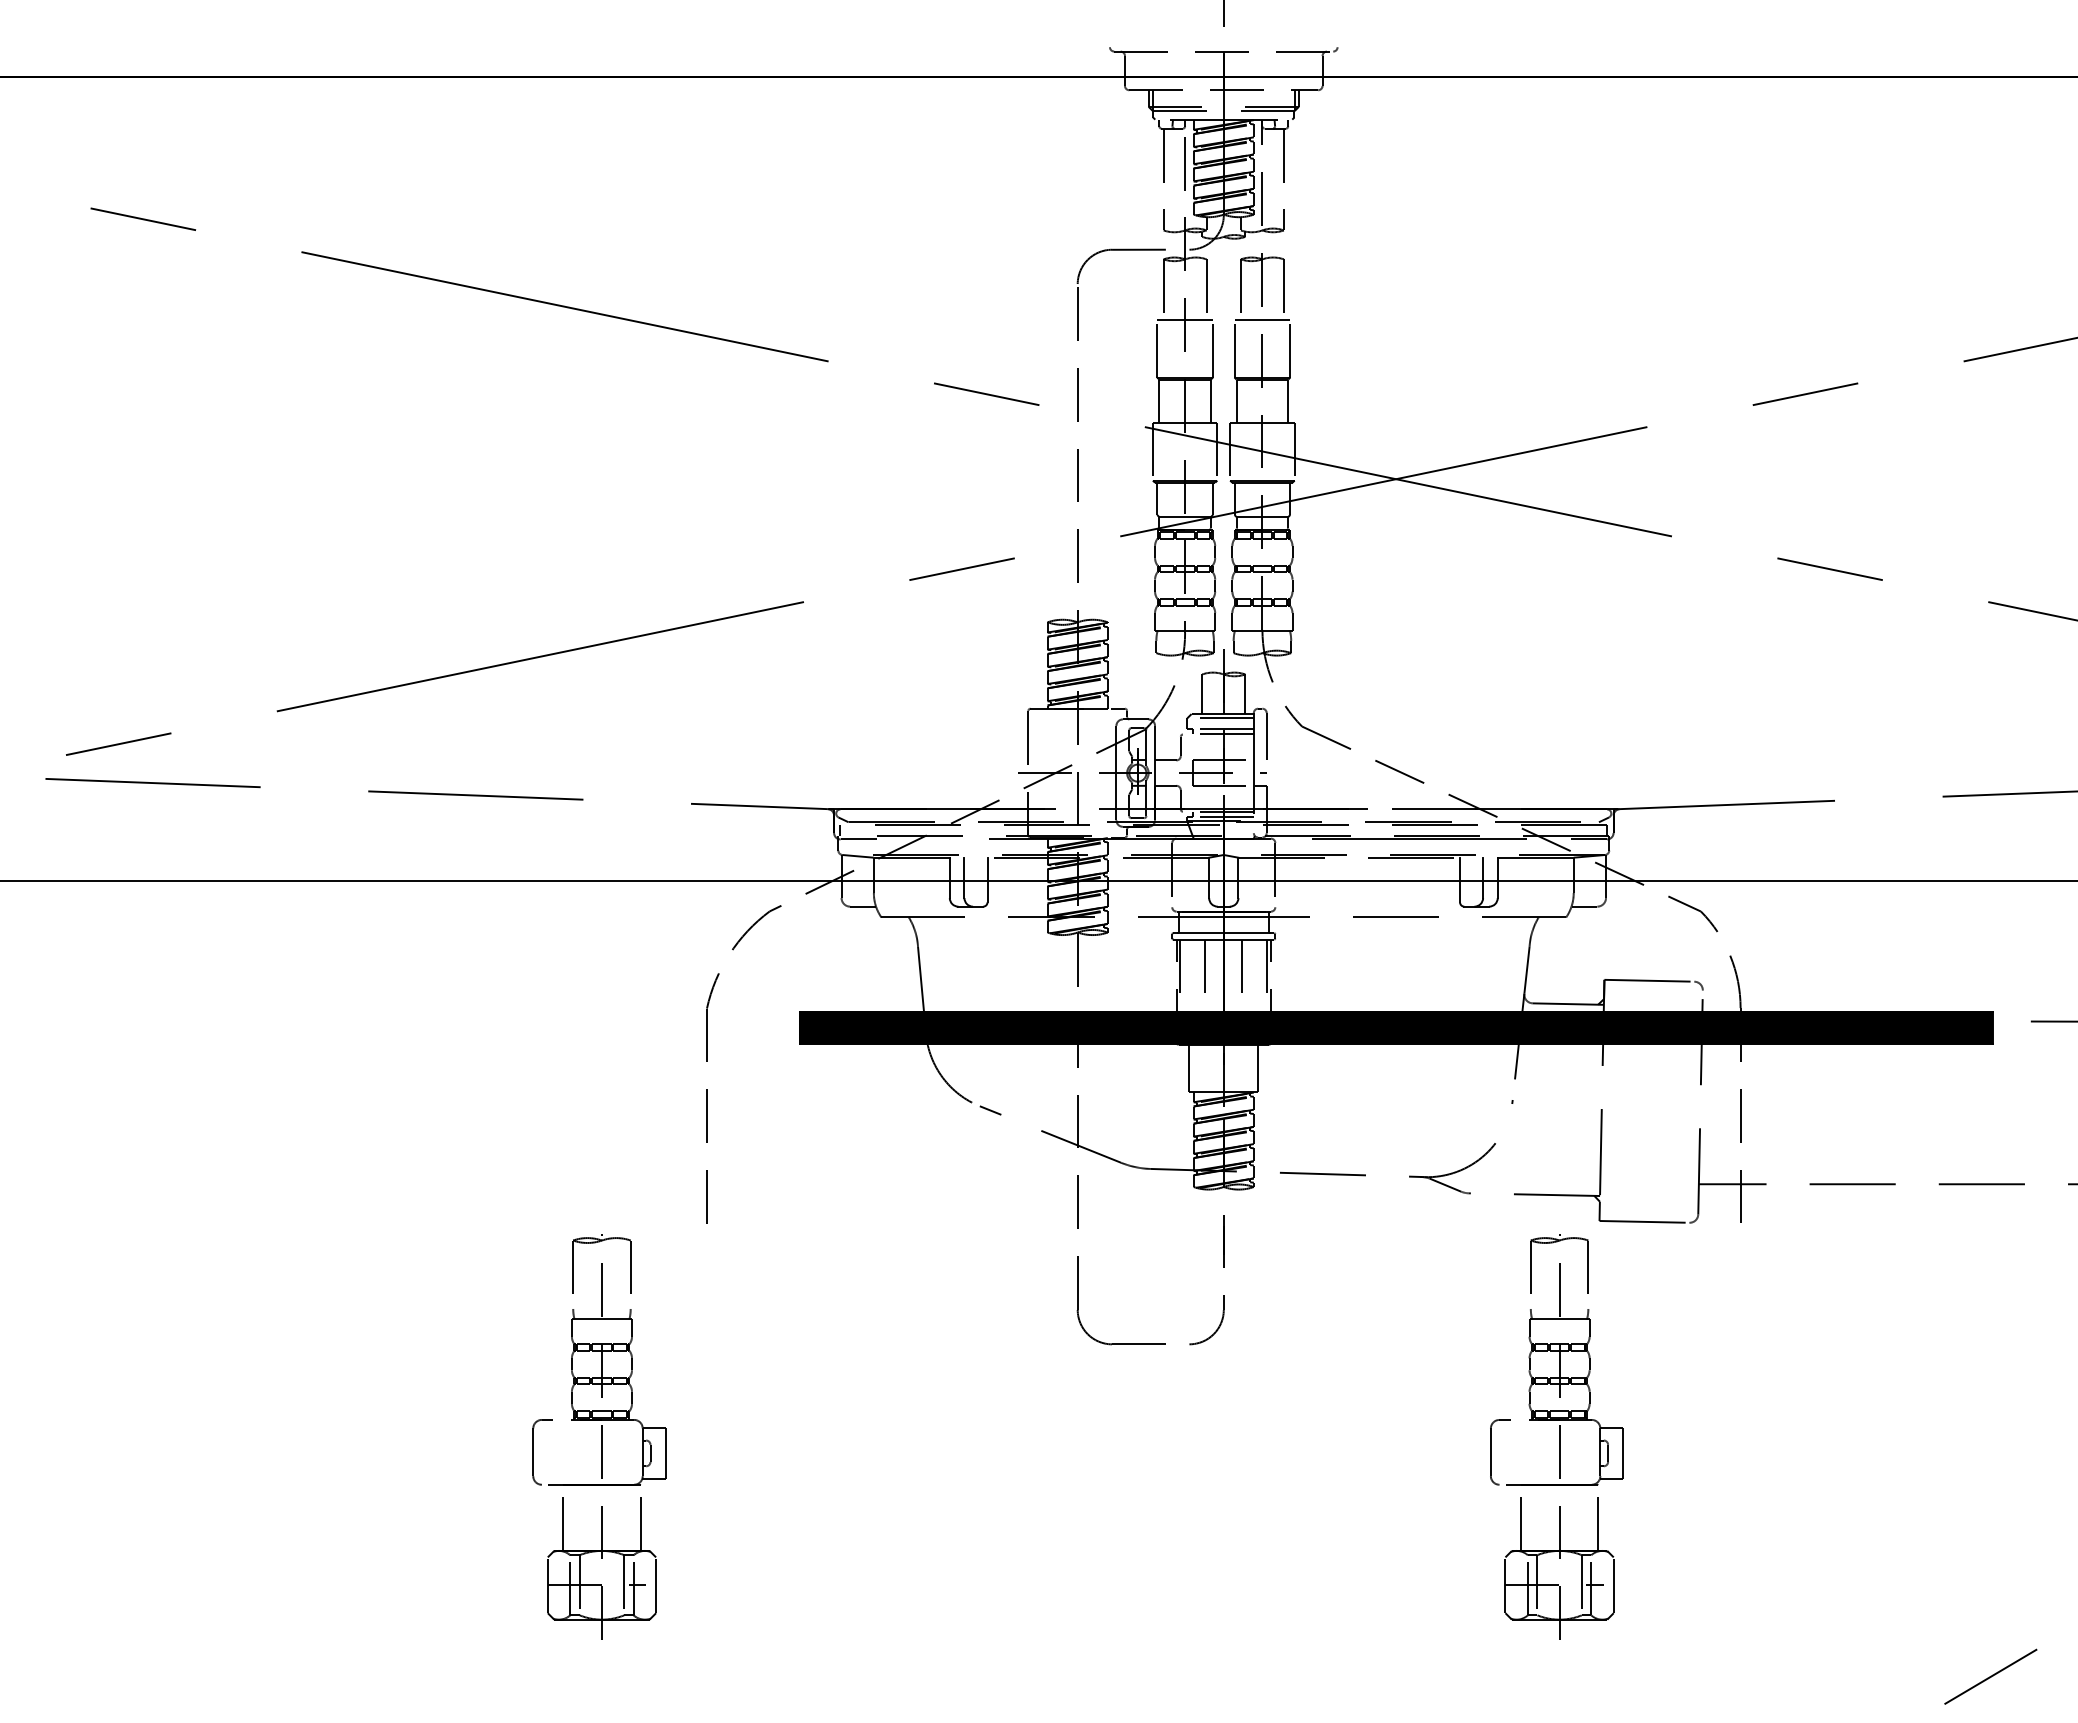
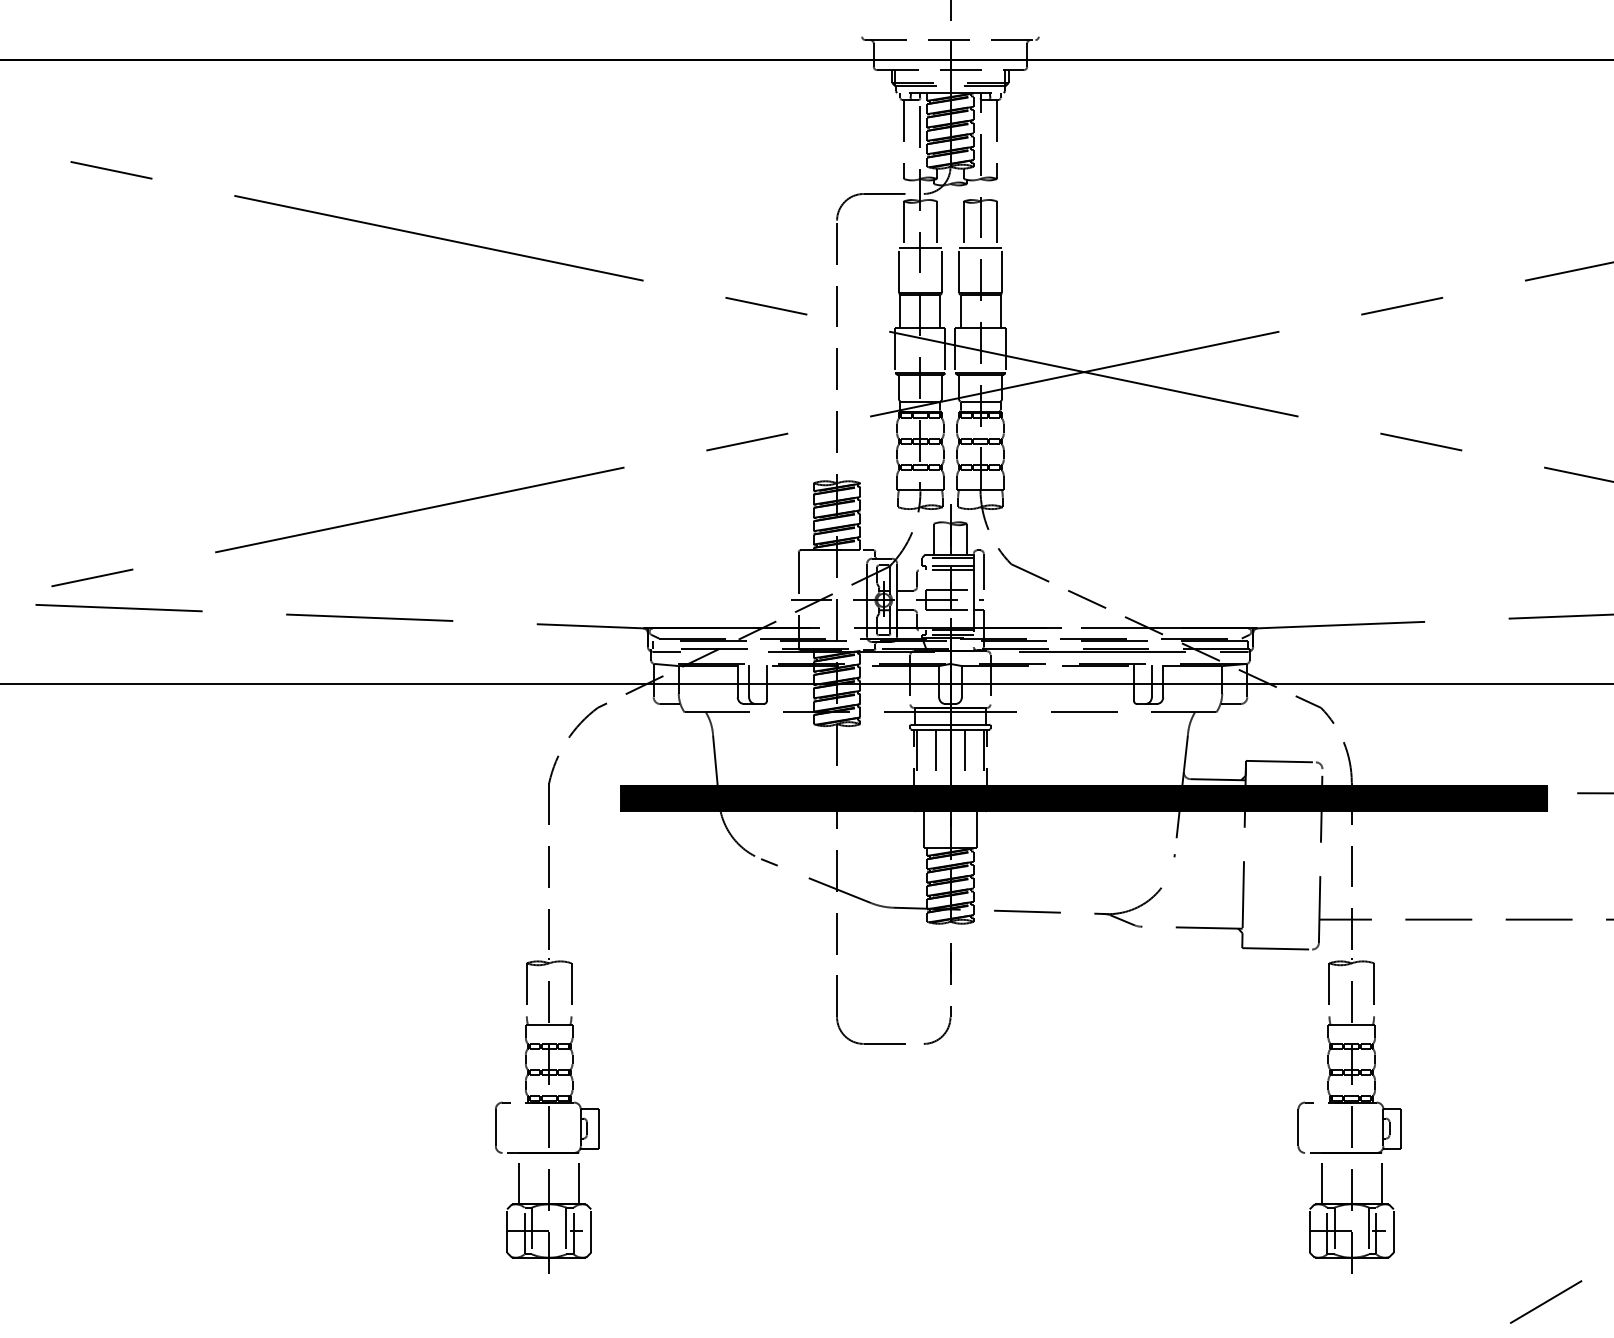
part: (599, 1436) -> (547, 1115), moved
part: (1556, 1436) -> (1349, 1115), moved

